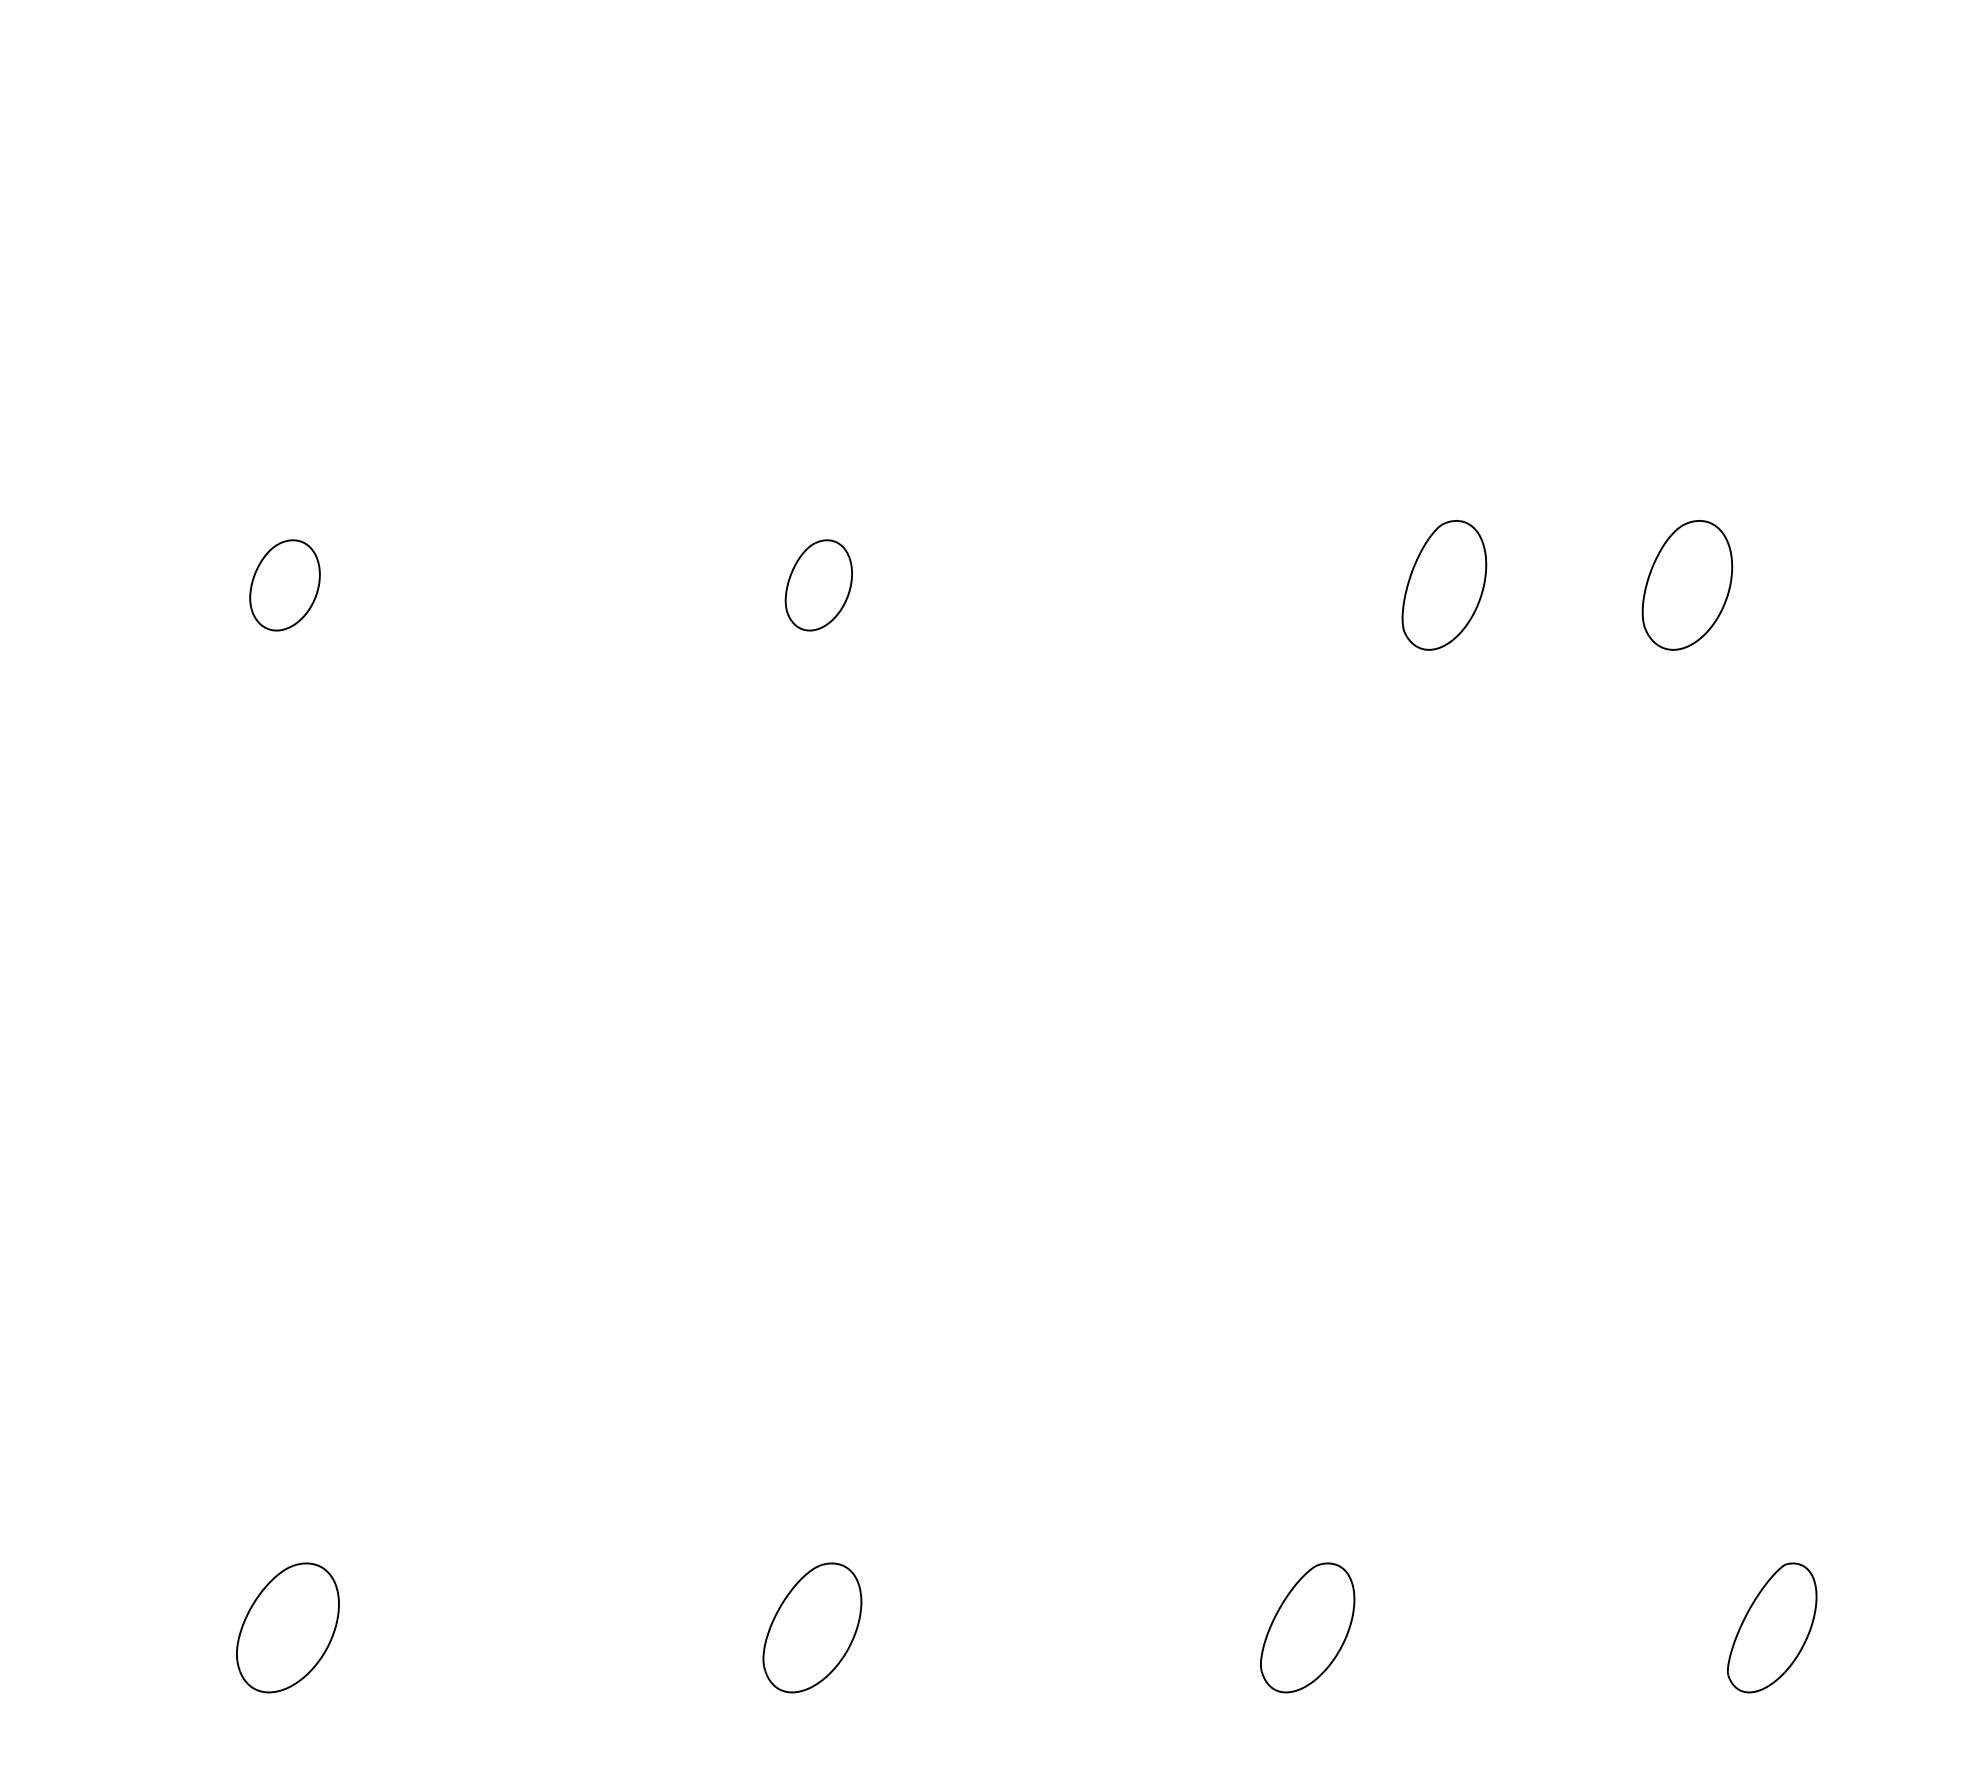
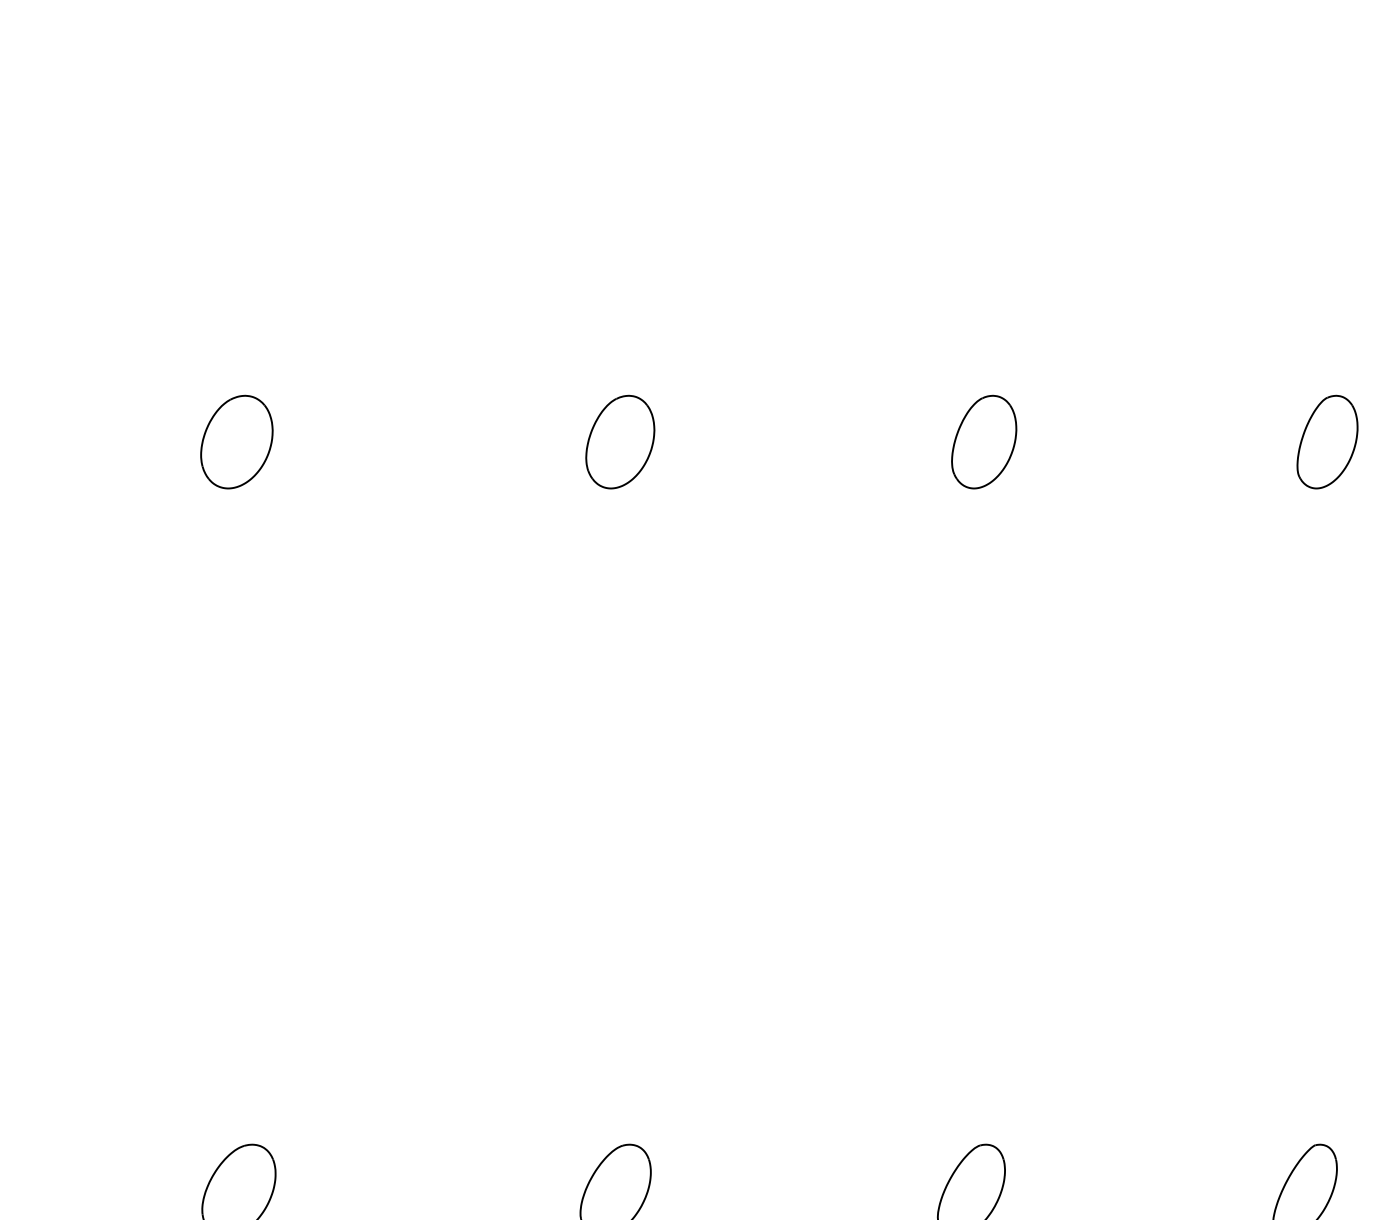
part: (284, 585) -> (236, 442), size x1.43
part: (818, 585) -> (620, 442), size x1.43
part: (1444, 585) -> (1327, 442), moved
part: (1687, 585) -> (984, 442), moved

